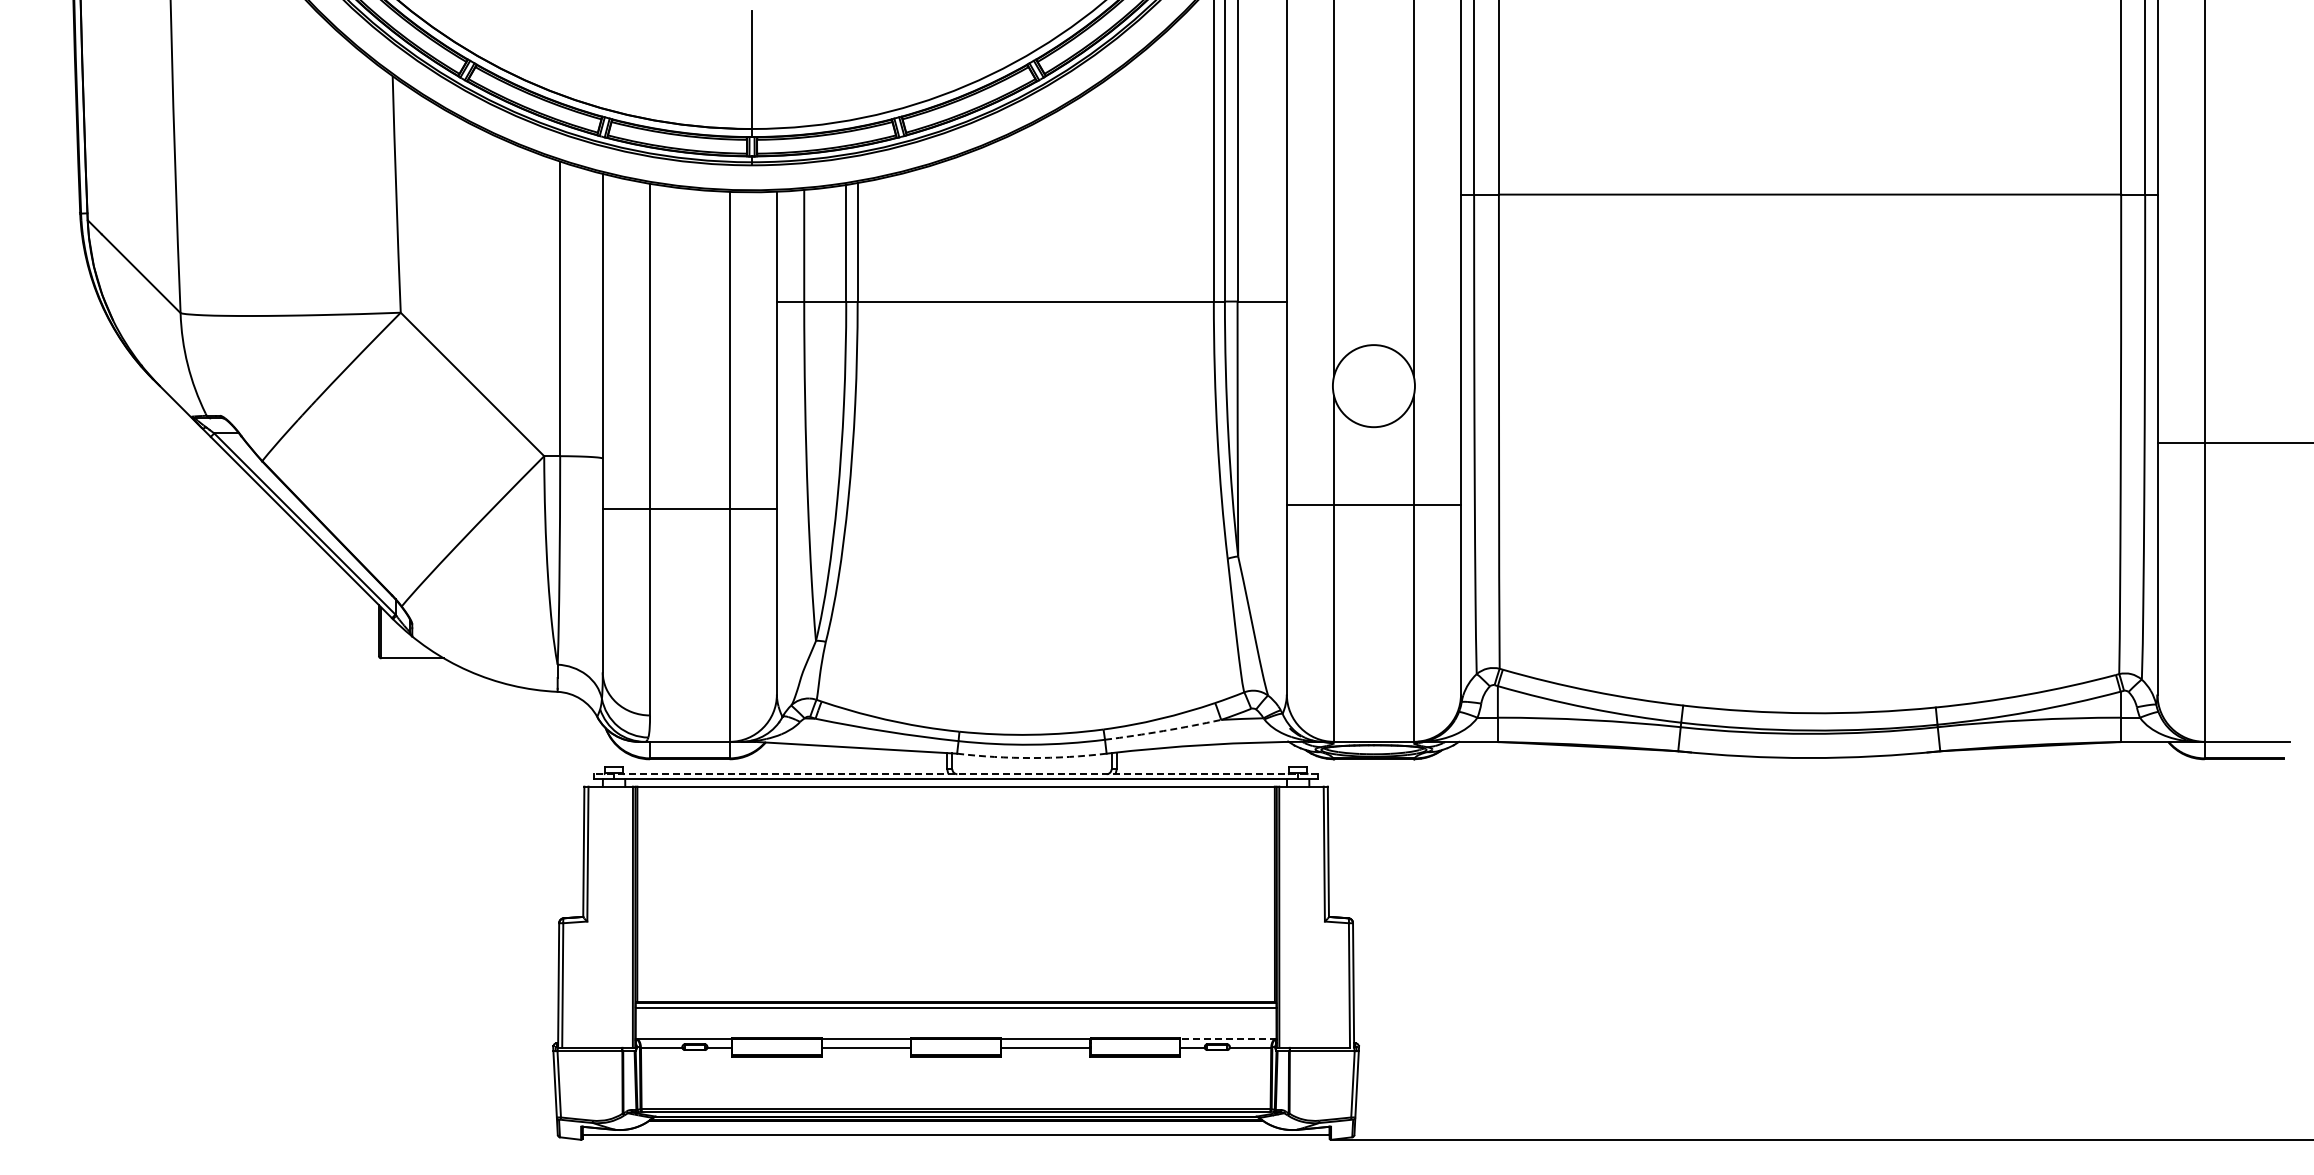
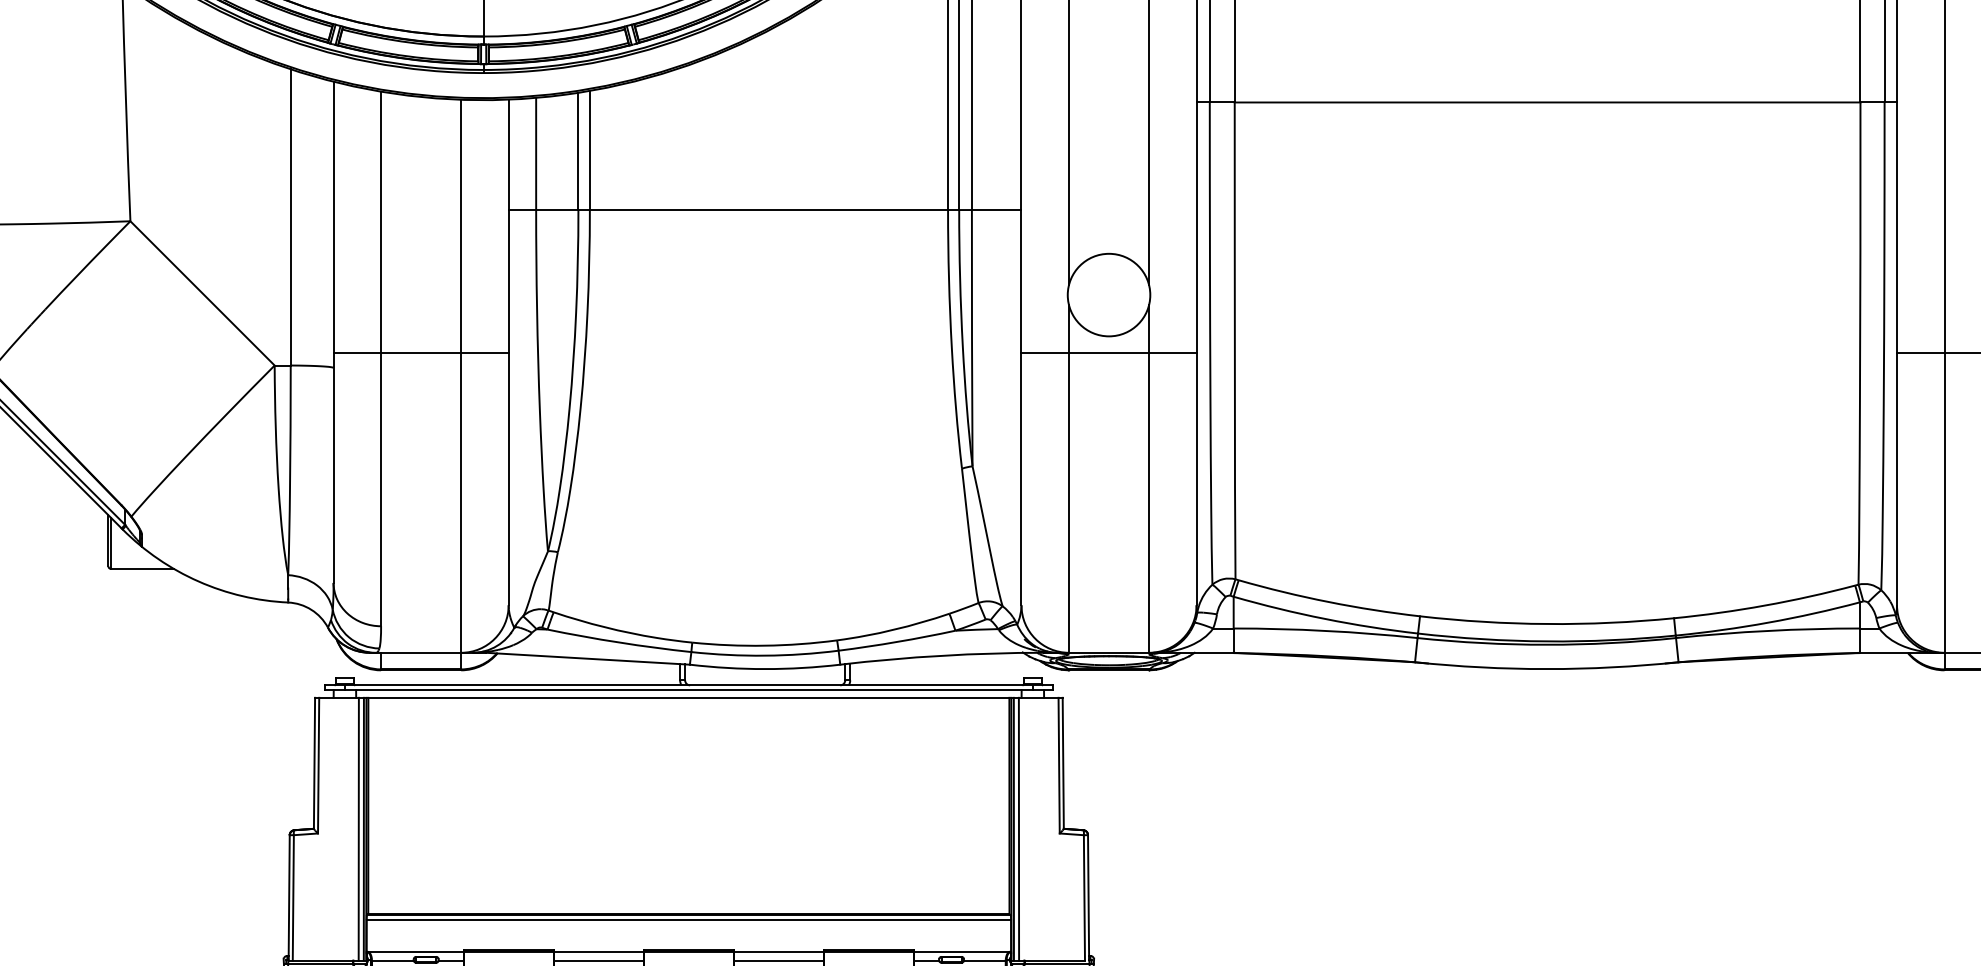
line: (1373, 505) -> (1108, 352), moved
line: (689, 509) -> (420, 352), moved
arc: (1163, 731) -> (897, 642), dashed -> solid
arc: (1031, 758) -> (764, 669), dashed -> solid
line: (956, 774) -> (689, 685), dashed -> solid
line: (627, 916) -> (358, 828), added
line: (1284, 916) -> (1019, 828), added
line: (1227, 1039) -> (961, 952), dashed -> solid

